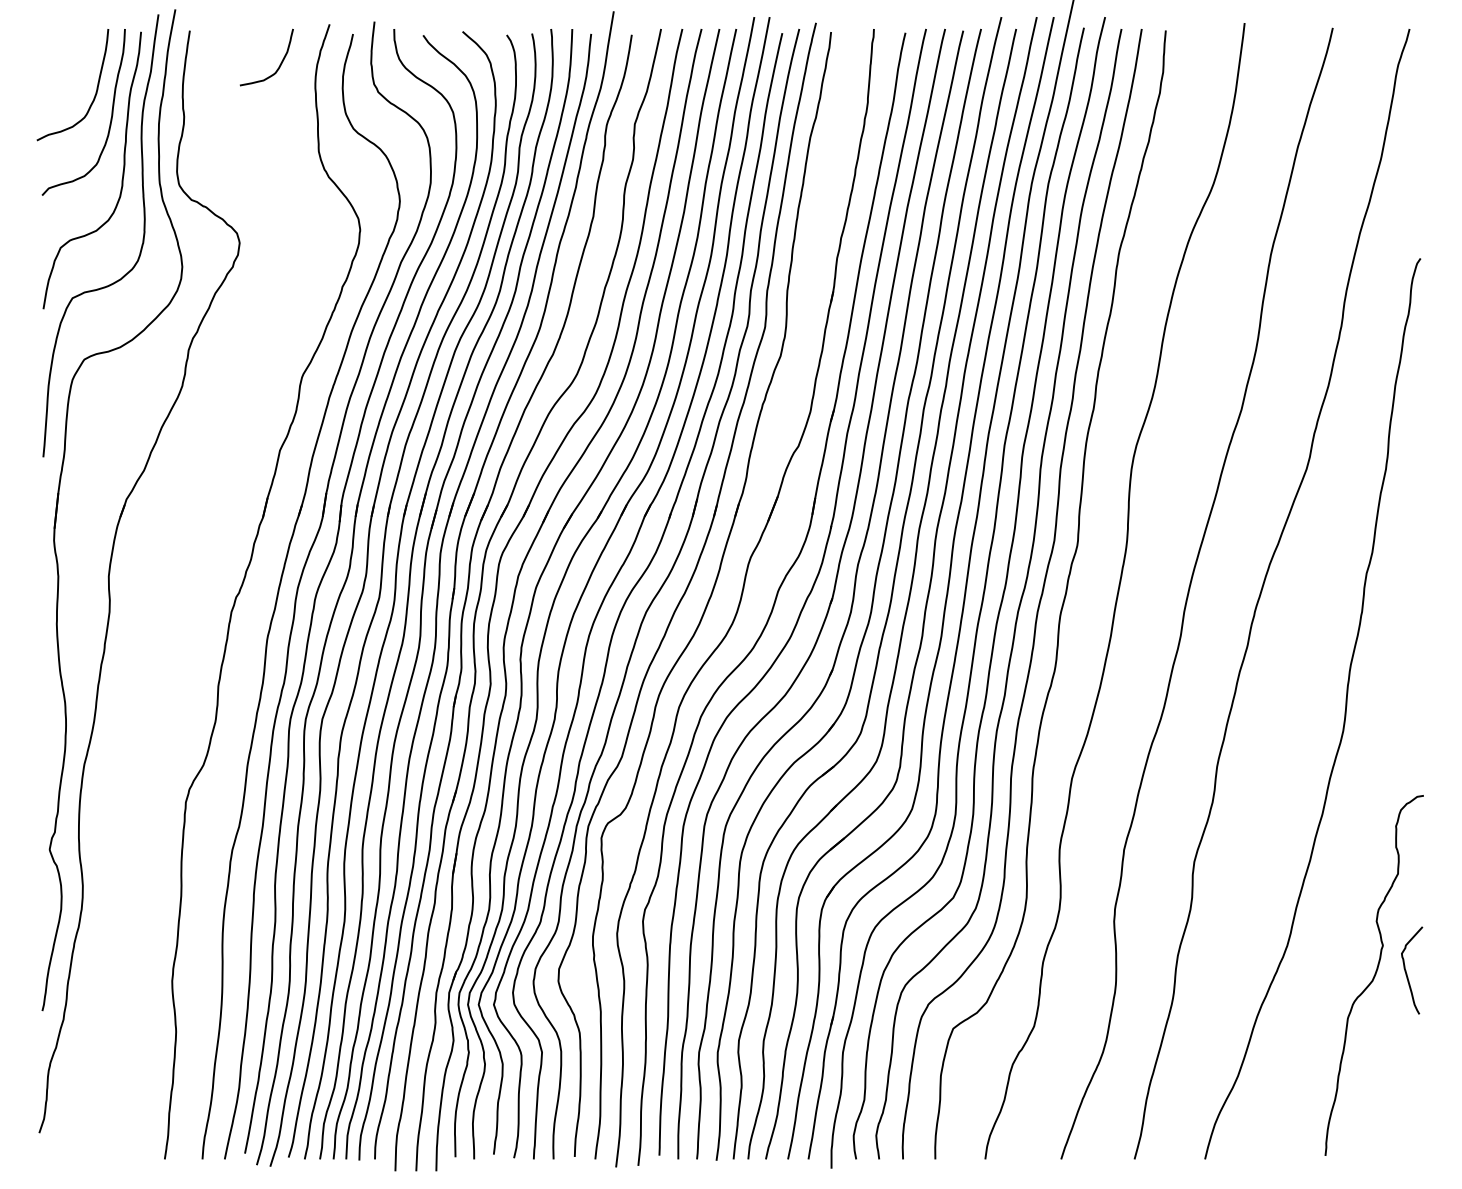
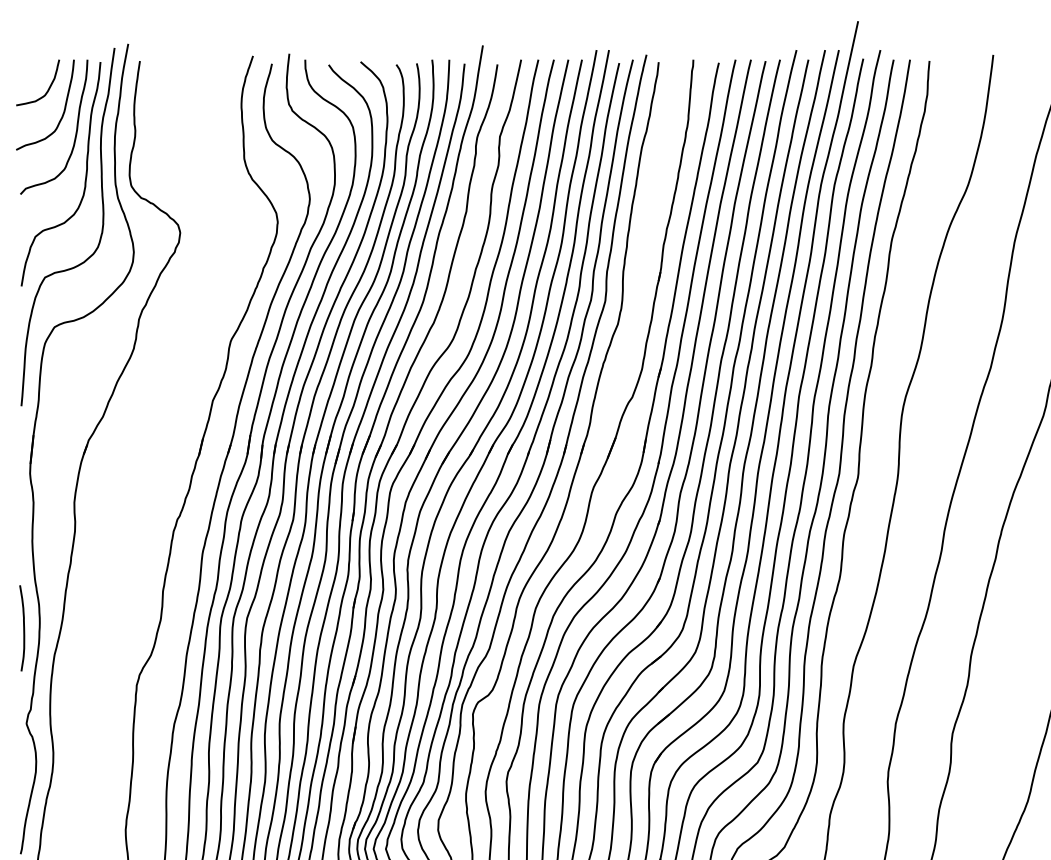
curve: (279, 64) -> (48, 88), moved
curve: (45, 731) -> (23, 628), added

